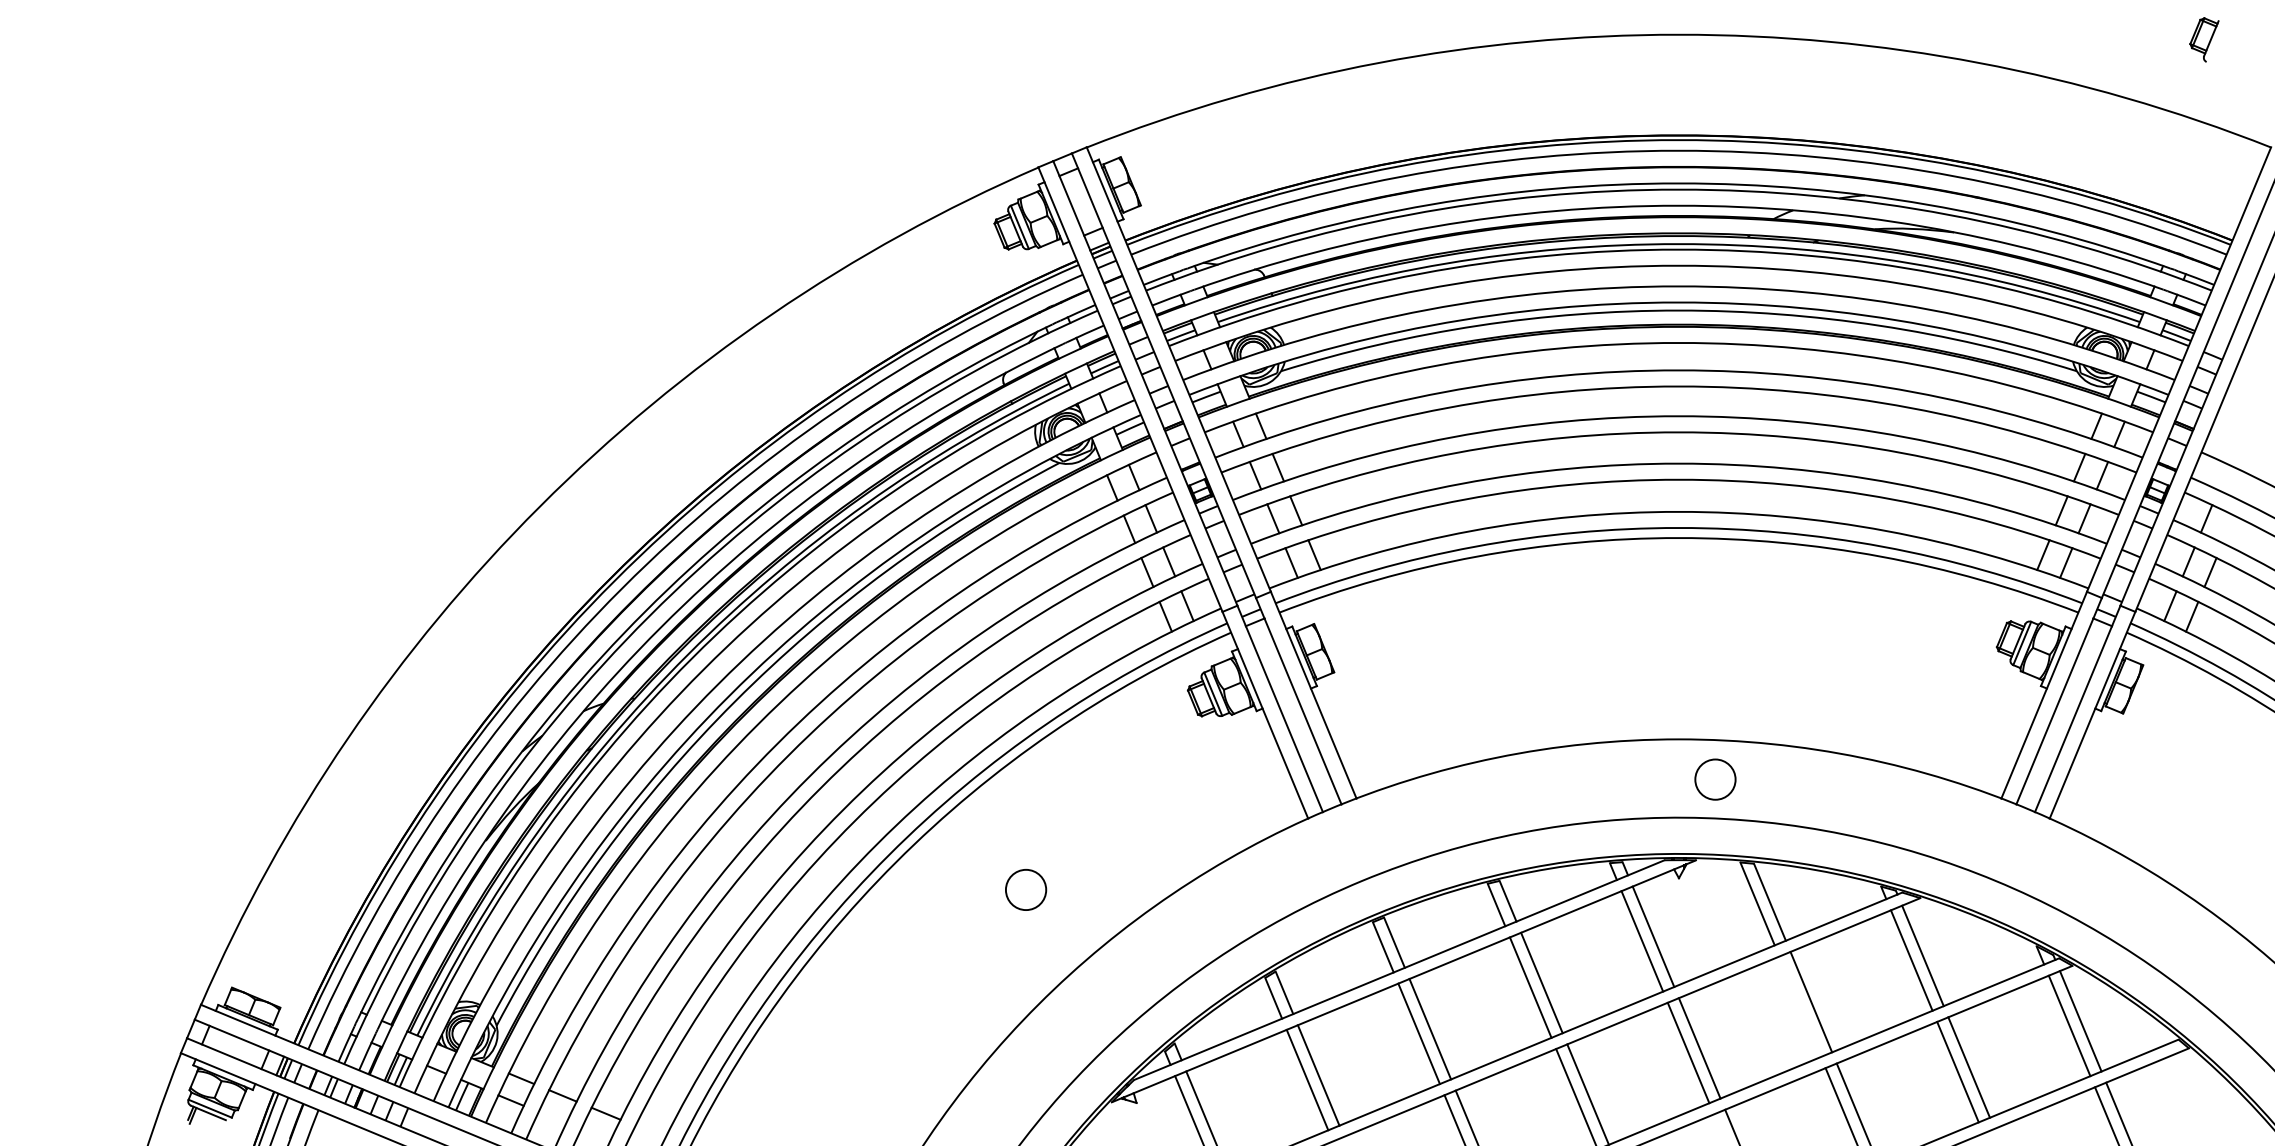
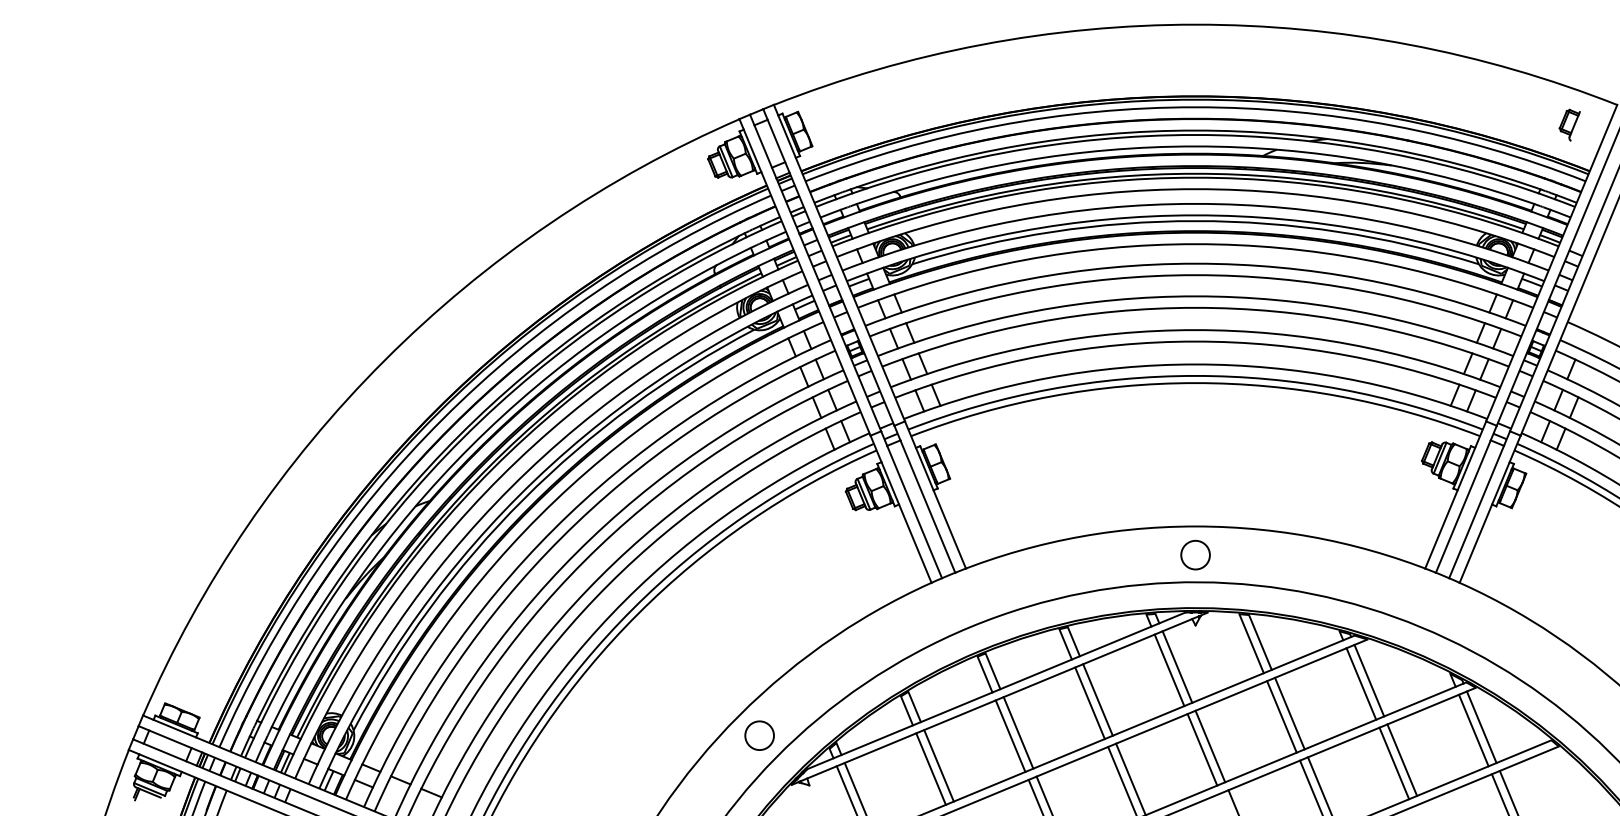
part: (2203, 38) -> (1569, 124), moved
circle: (1715, 778) -> (1195, 554), moved
circle: (1025, 889) -> (759, 735), moved
line: (1799, 1006) -> (1281, 716), added

